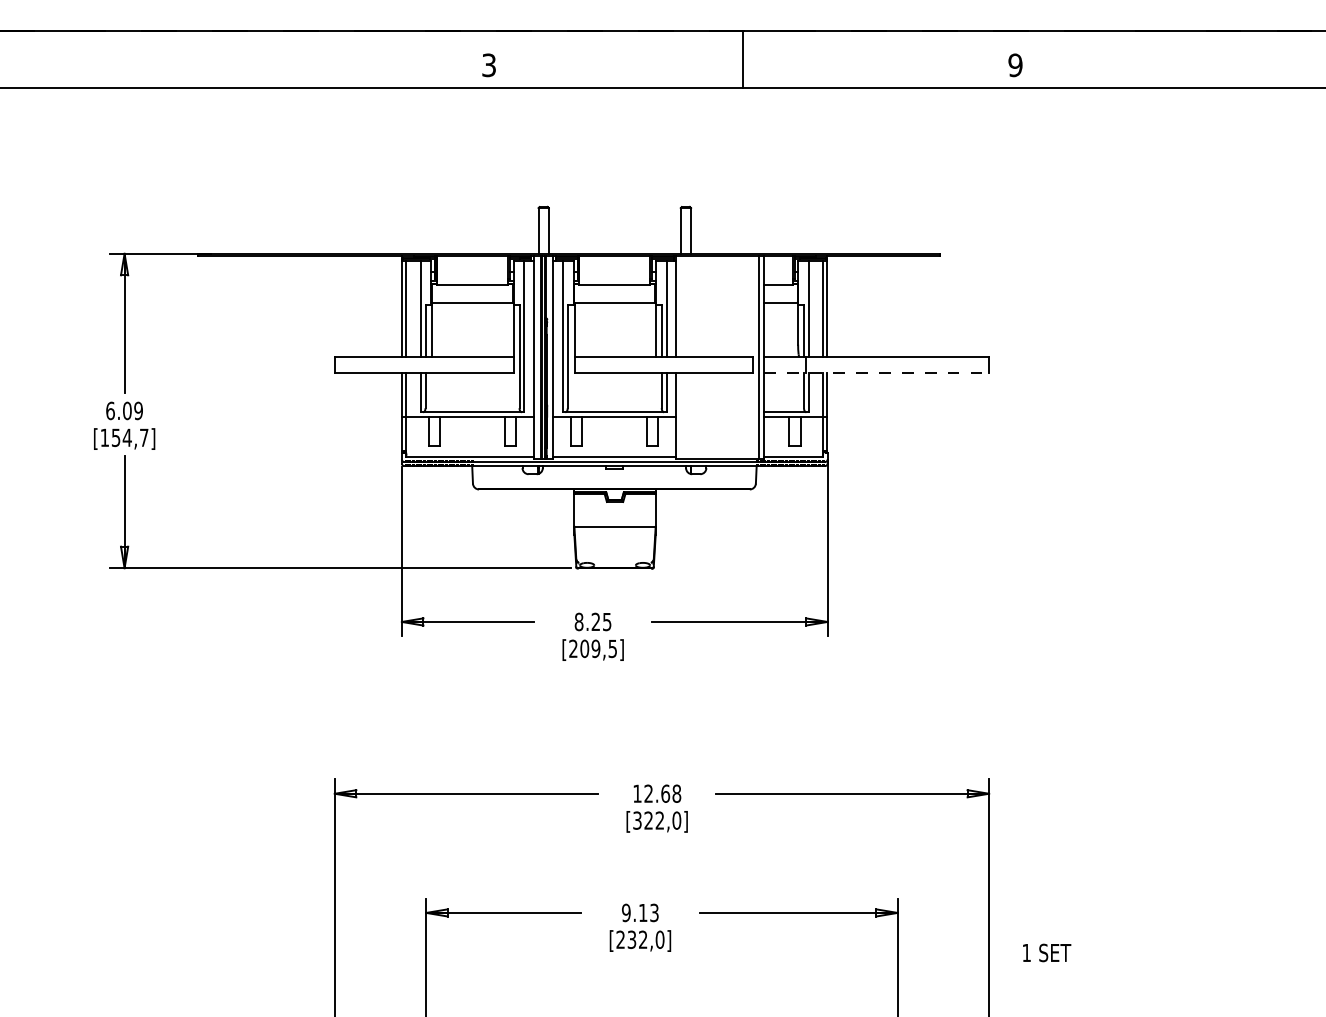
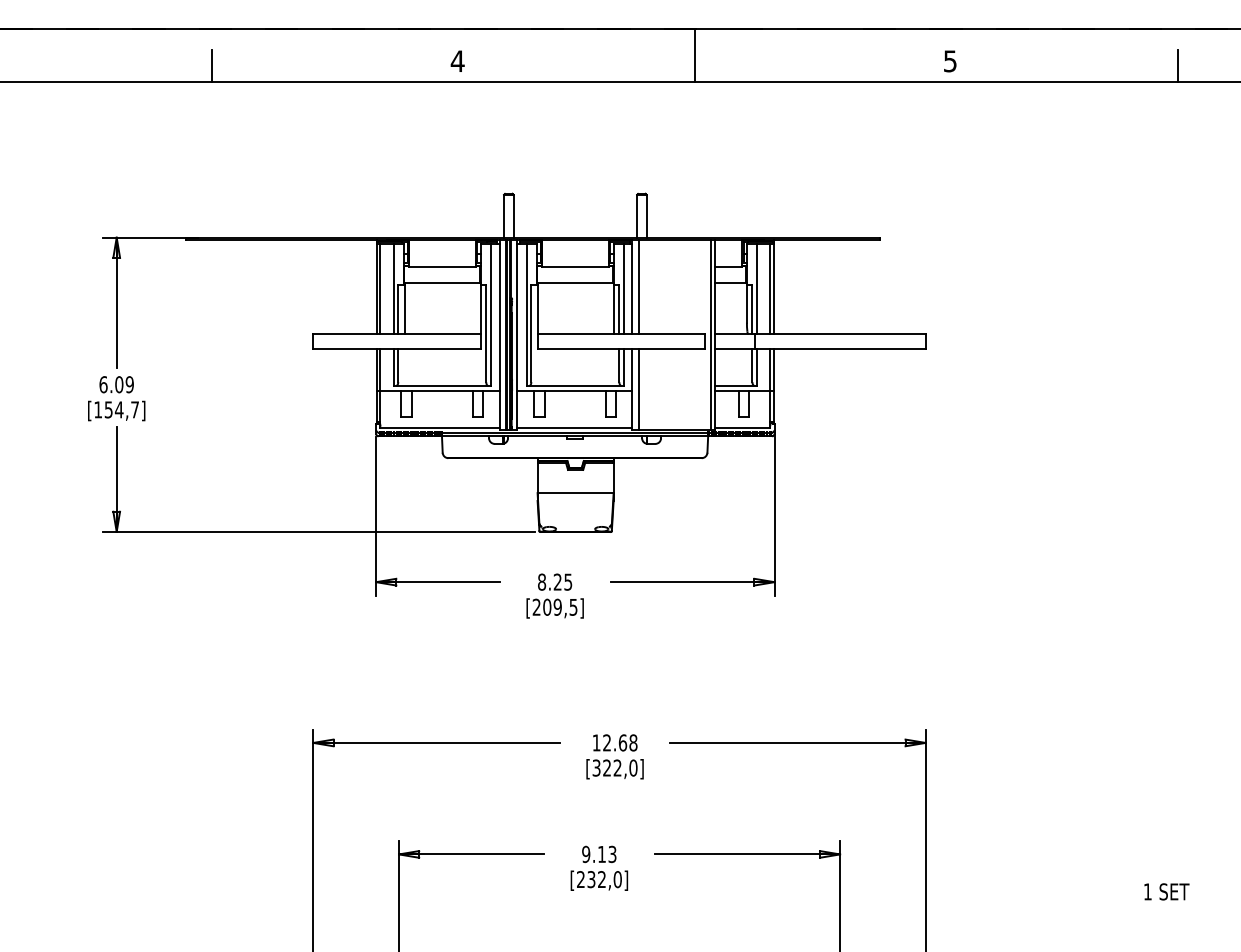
text: (488, 65) -> (457, 61), 3 -> 4
text: (1014, 65) -> (949, 61), 9 -> 5
line: (226, 70) -> (212, 66), added
line: (1258, 70) -> (1177, 66), added
line: (683, 305) -> (639, 286), added
line: (877, 373) -> (821, 349), dashed -> solid
line: (683, 416) -> (639, 389), added
text: (1046, 952) -> (1166, 891), moved

